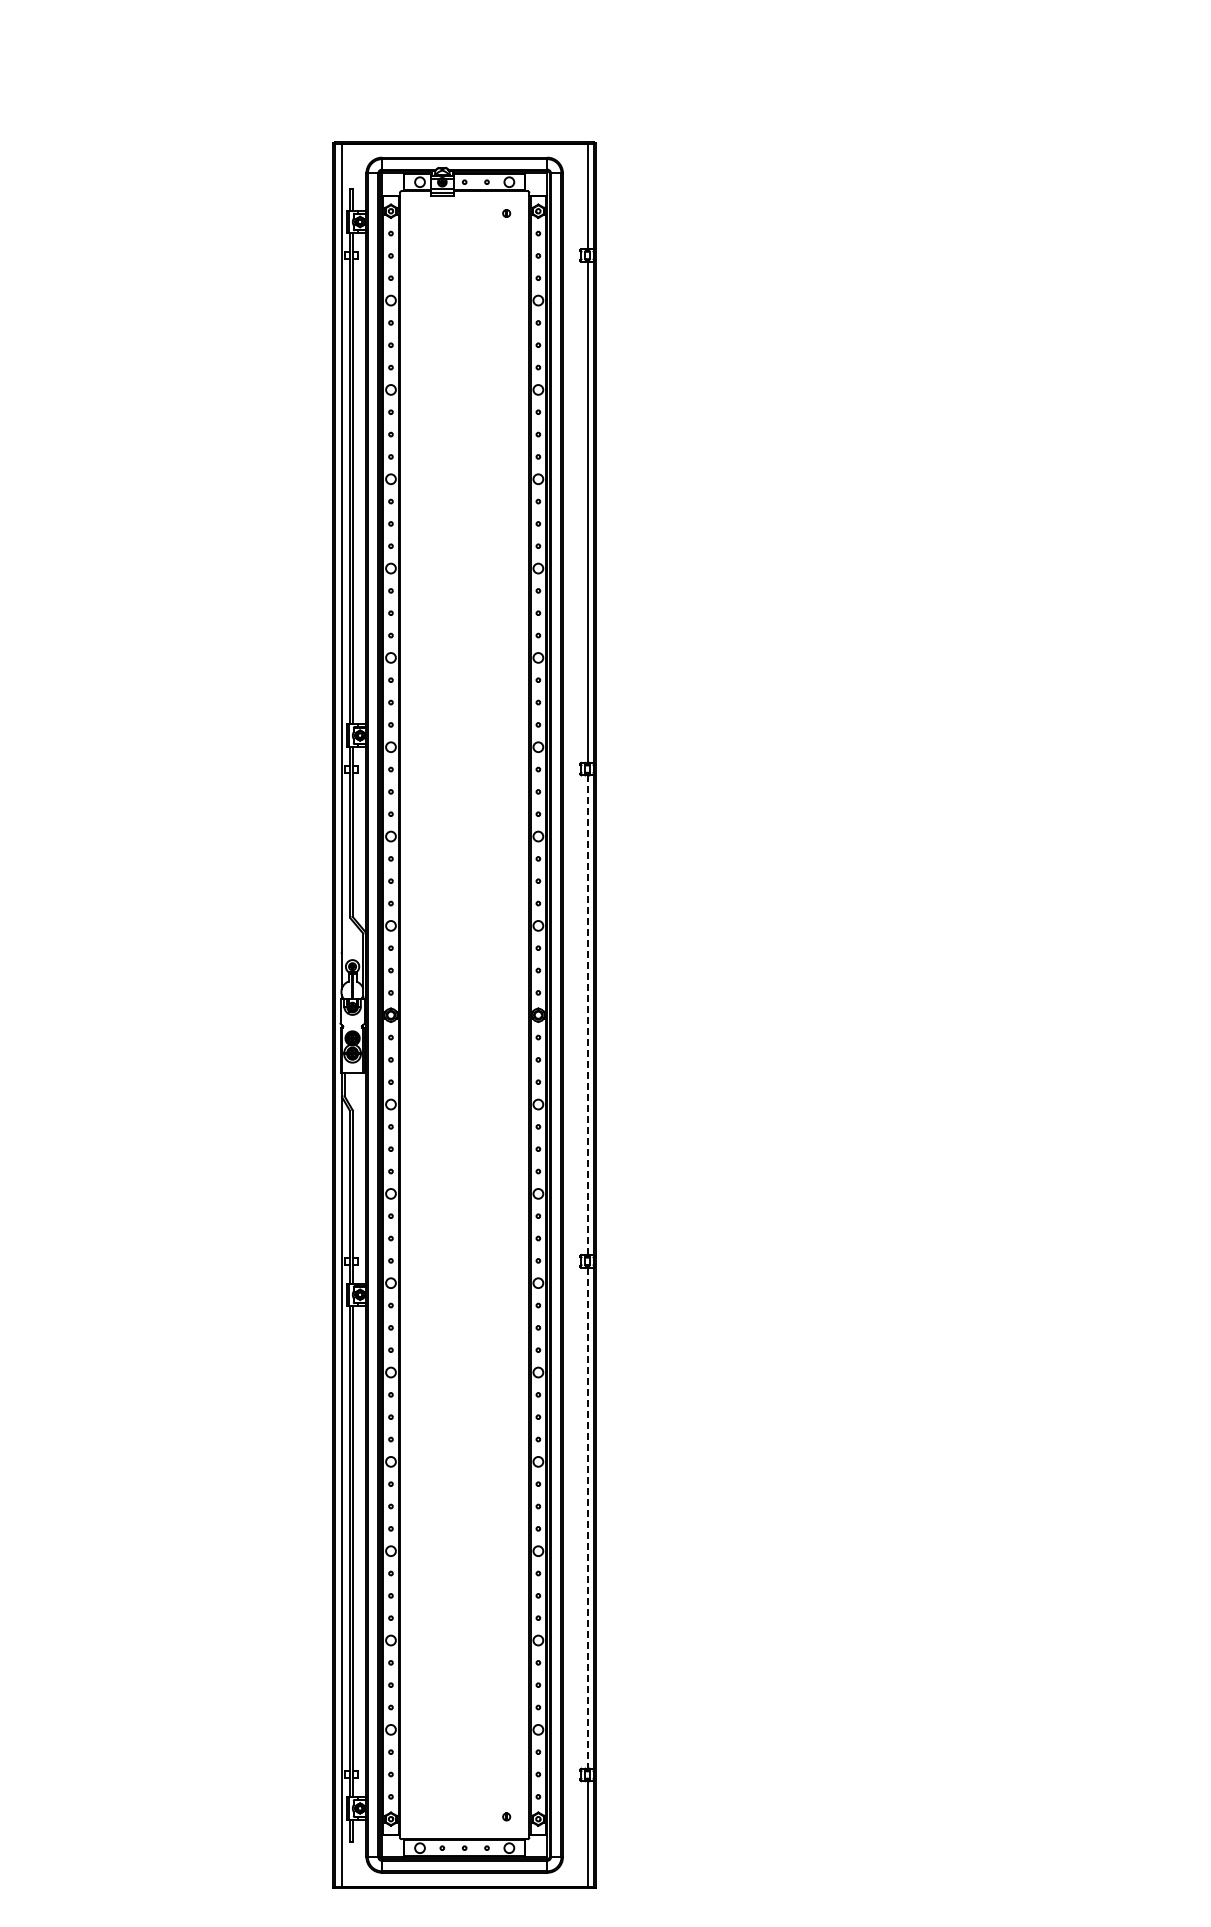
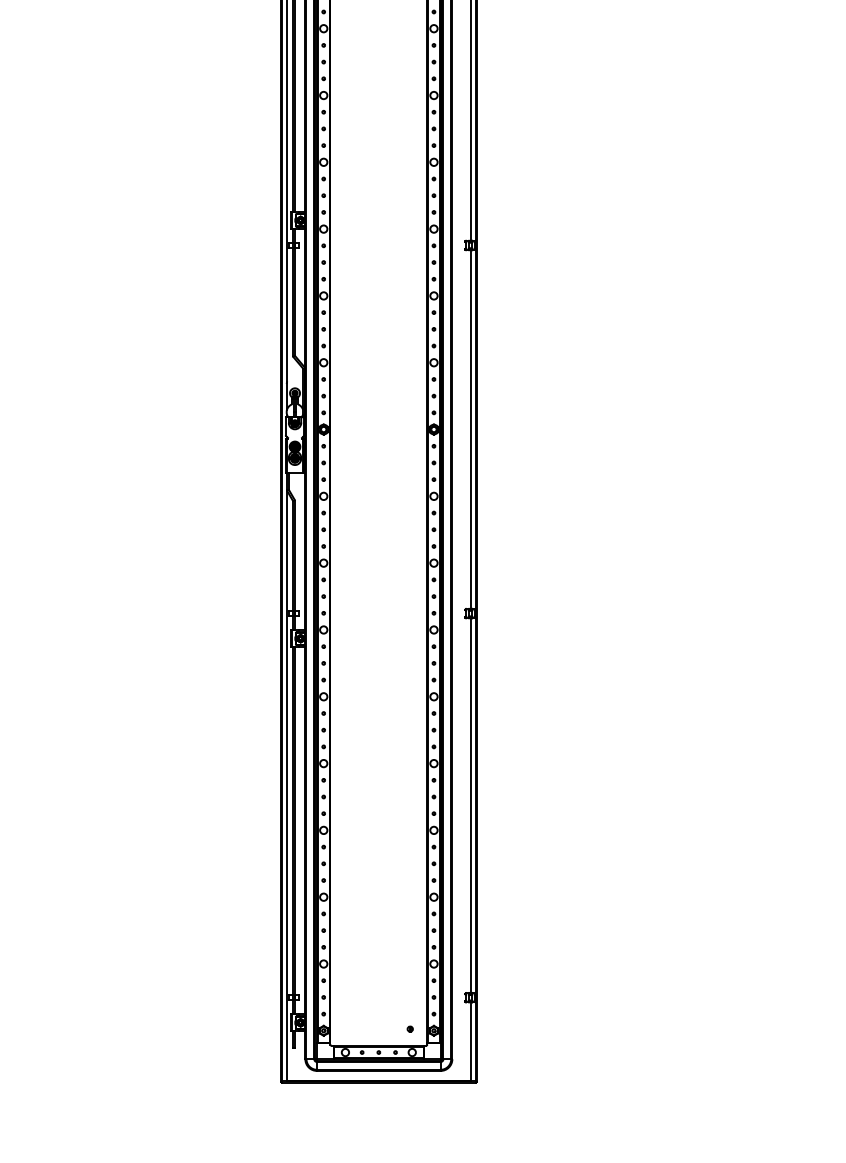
line: (587, 1015) -> (470, 429), dashed -> solid
line: (587, 1518) -> (470, 805), dashed -> solid

